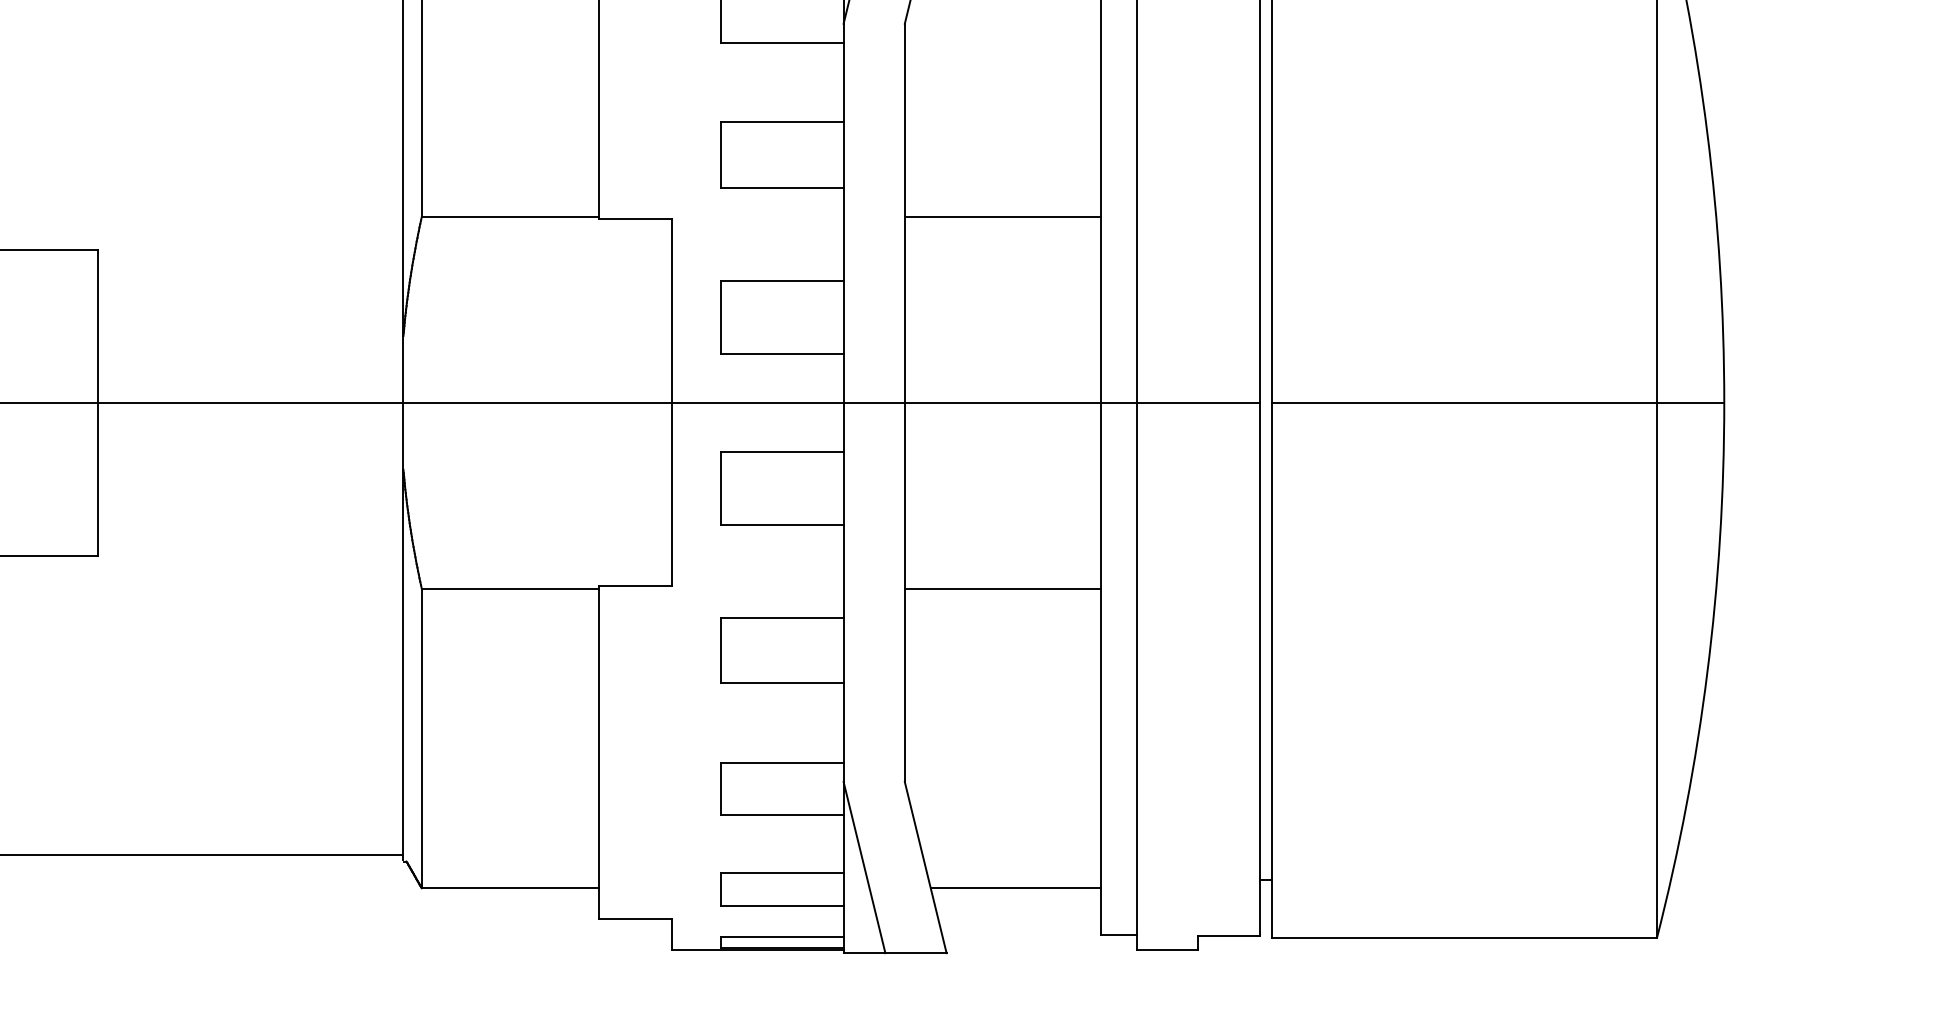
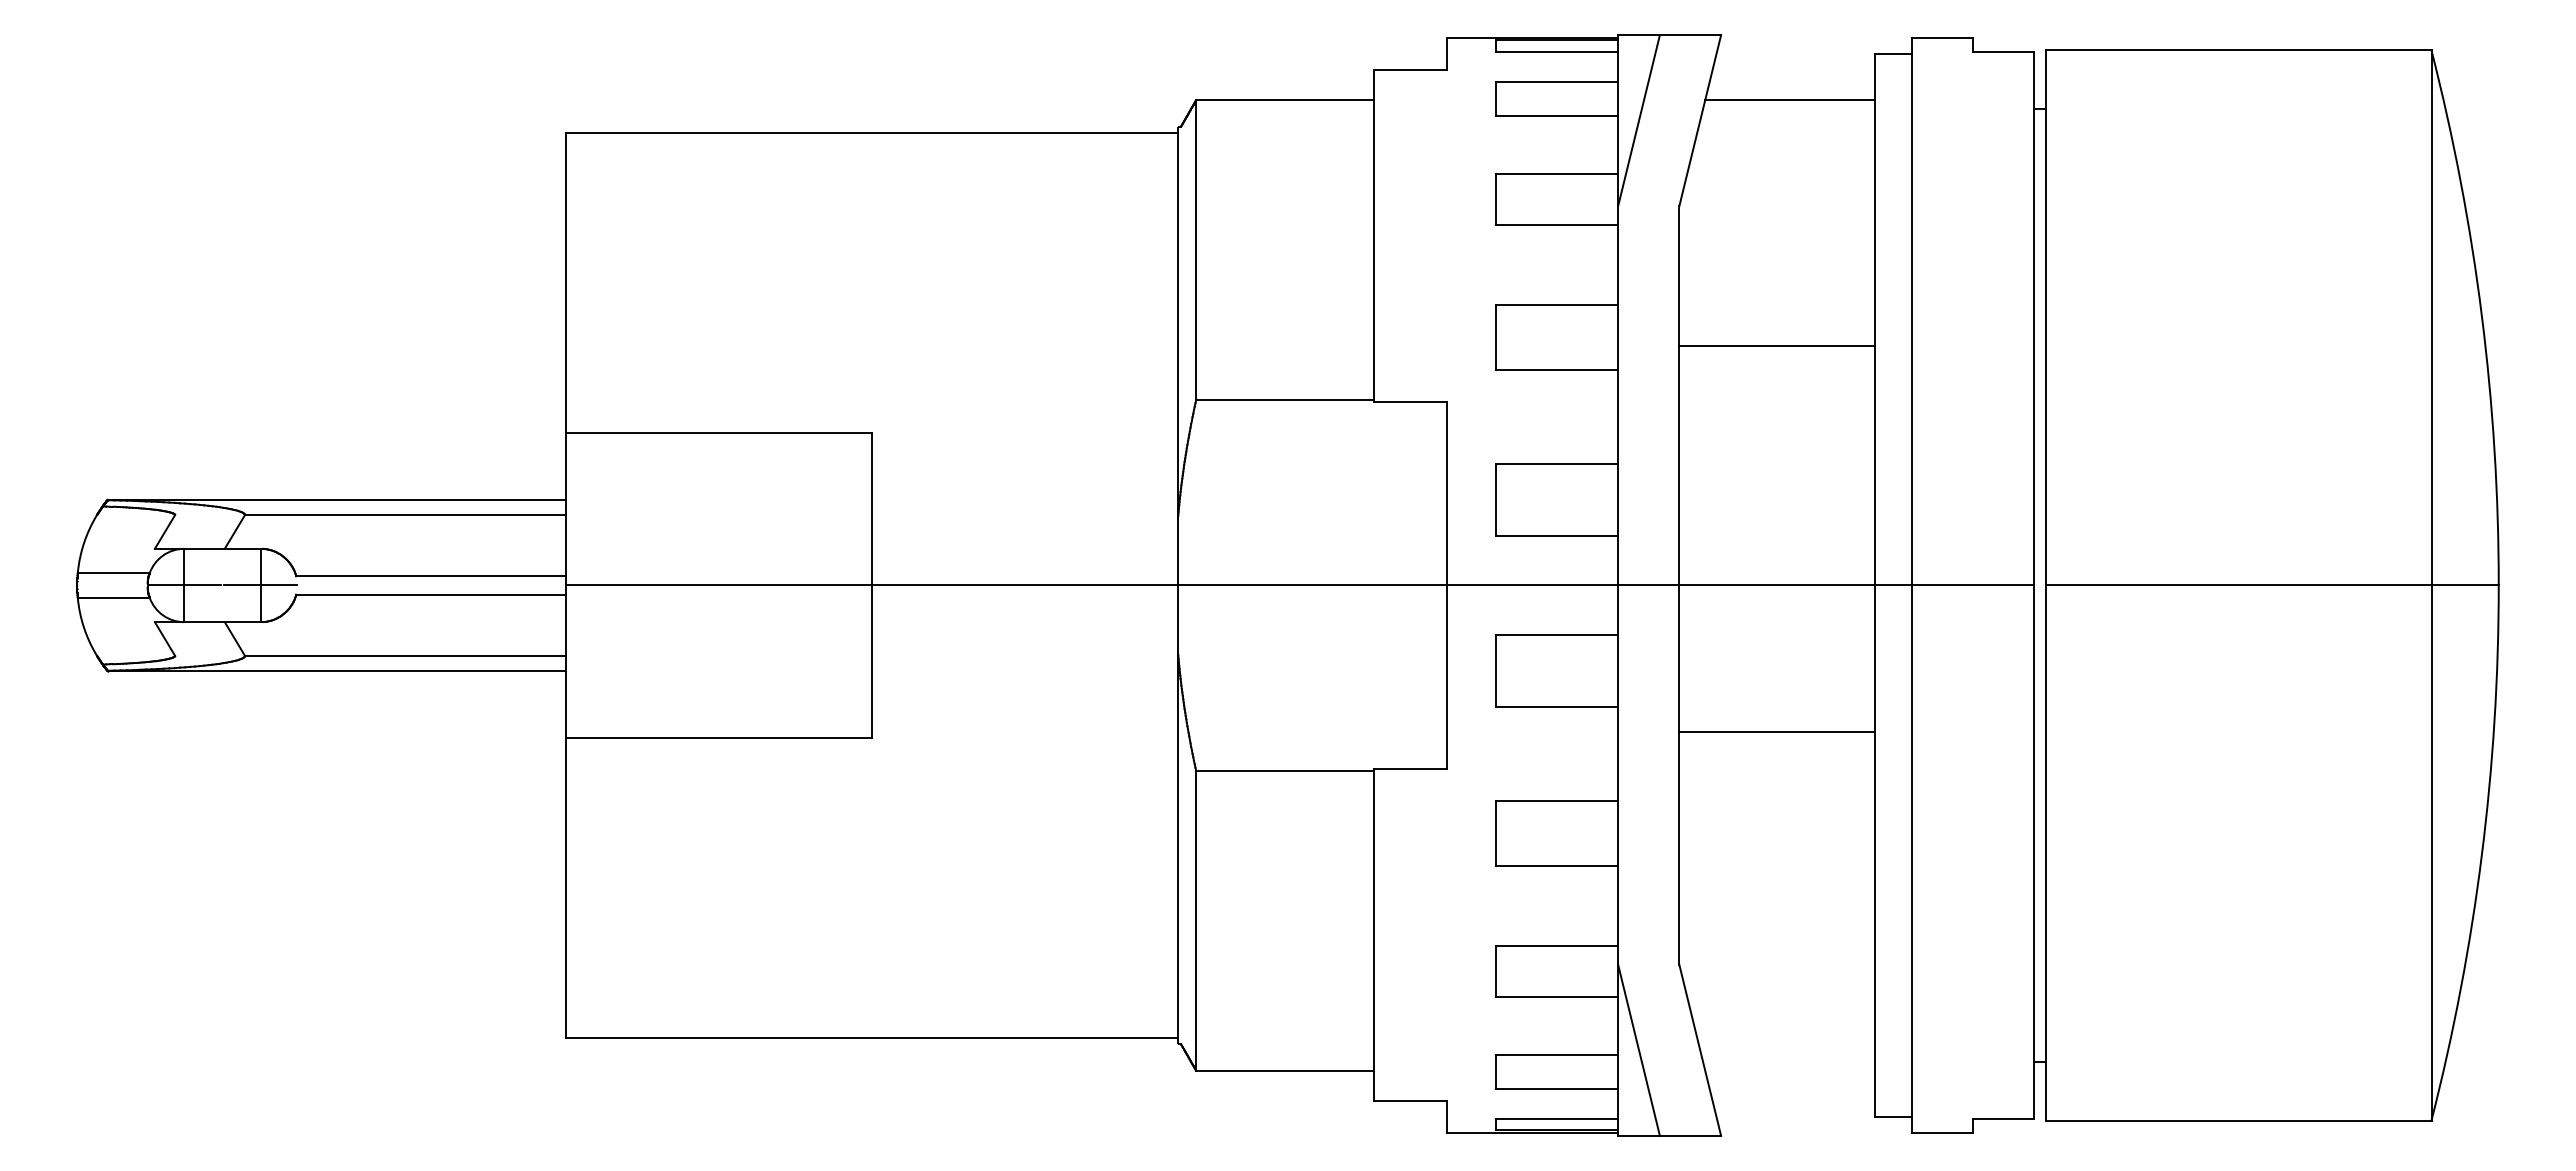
line: (1003, 216) -> (1777, 345), moved
line: (1003, 588) -> (1777, 732), moved
line: (1016, 887) -> (1790, 1070), removed

